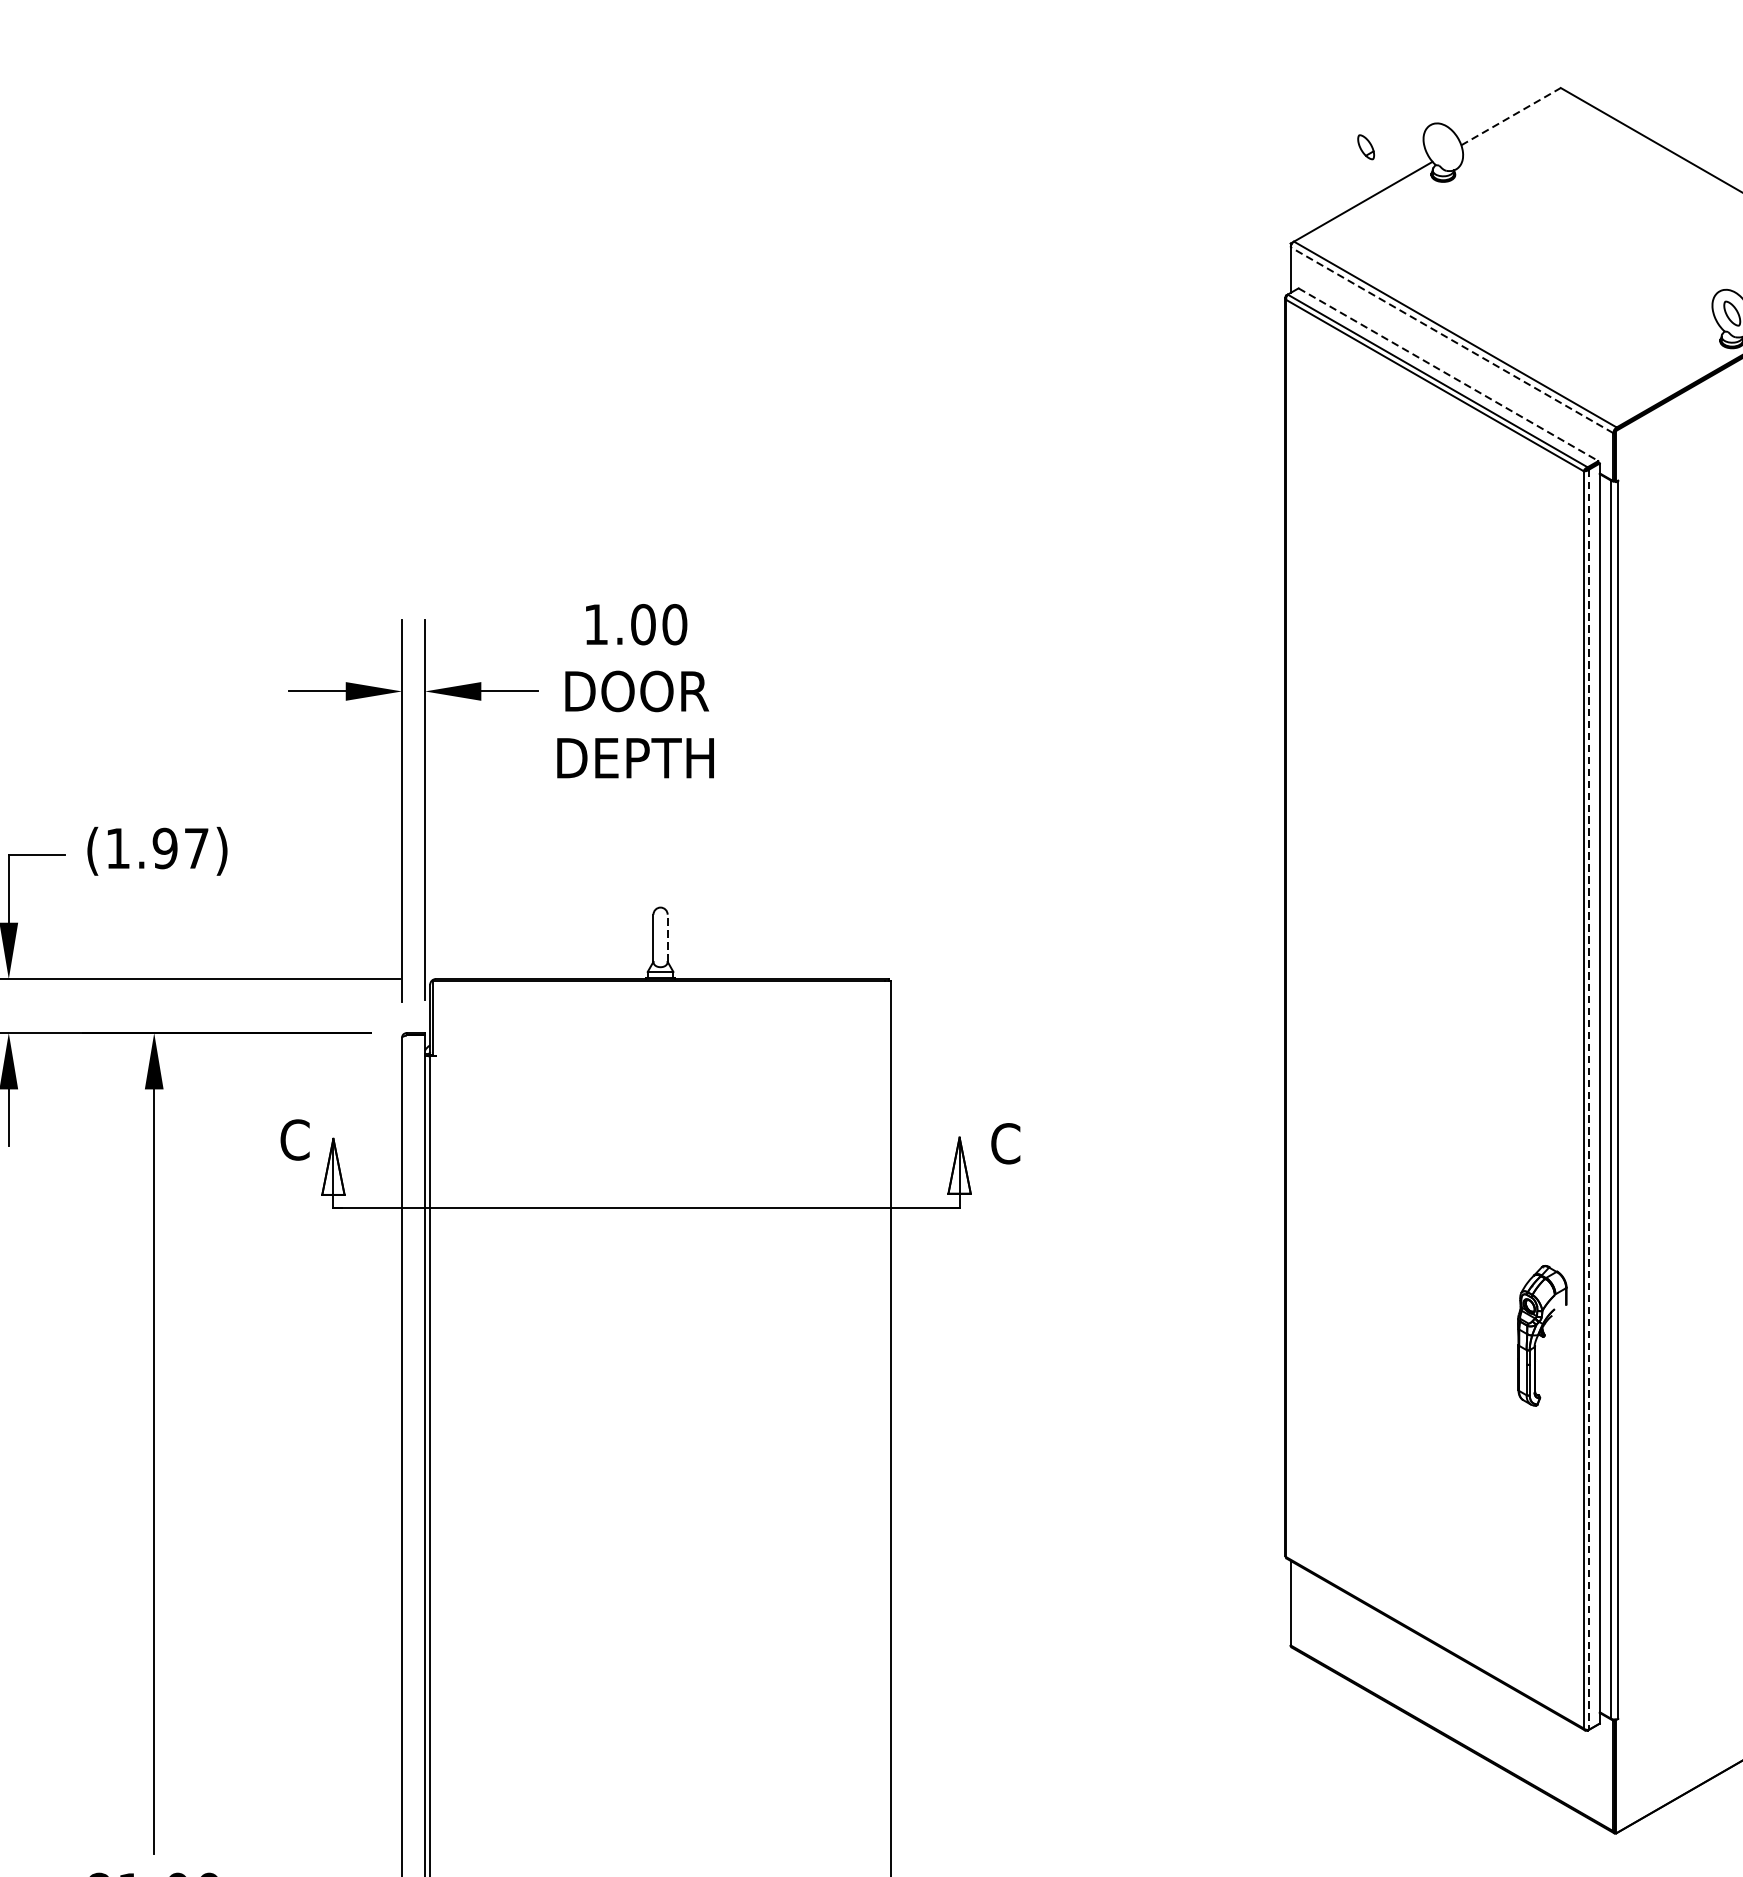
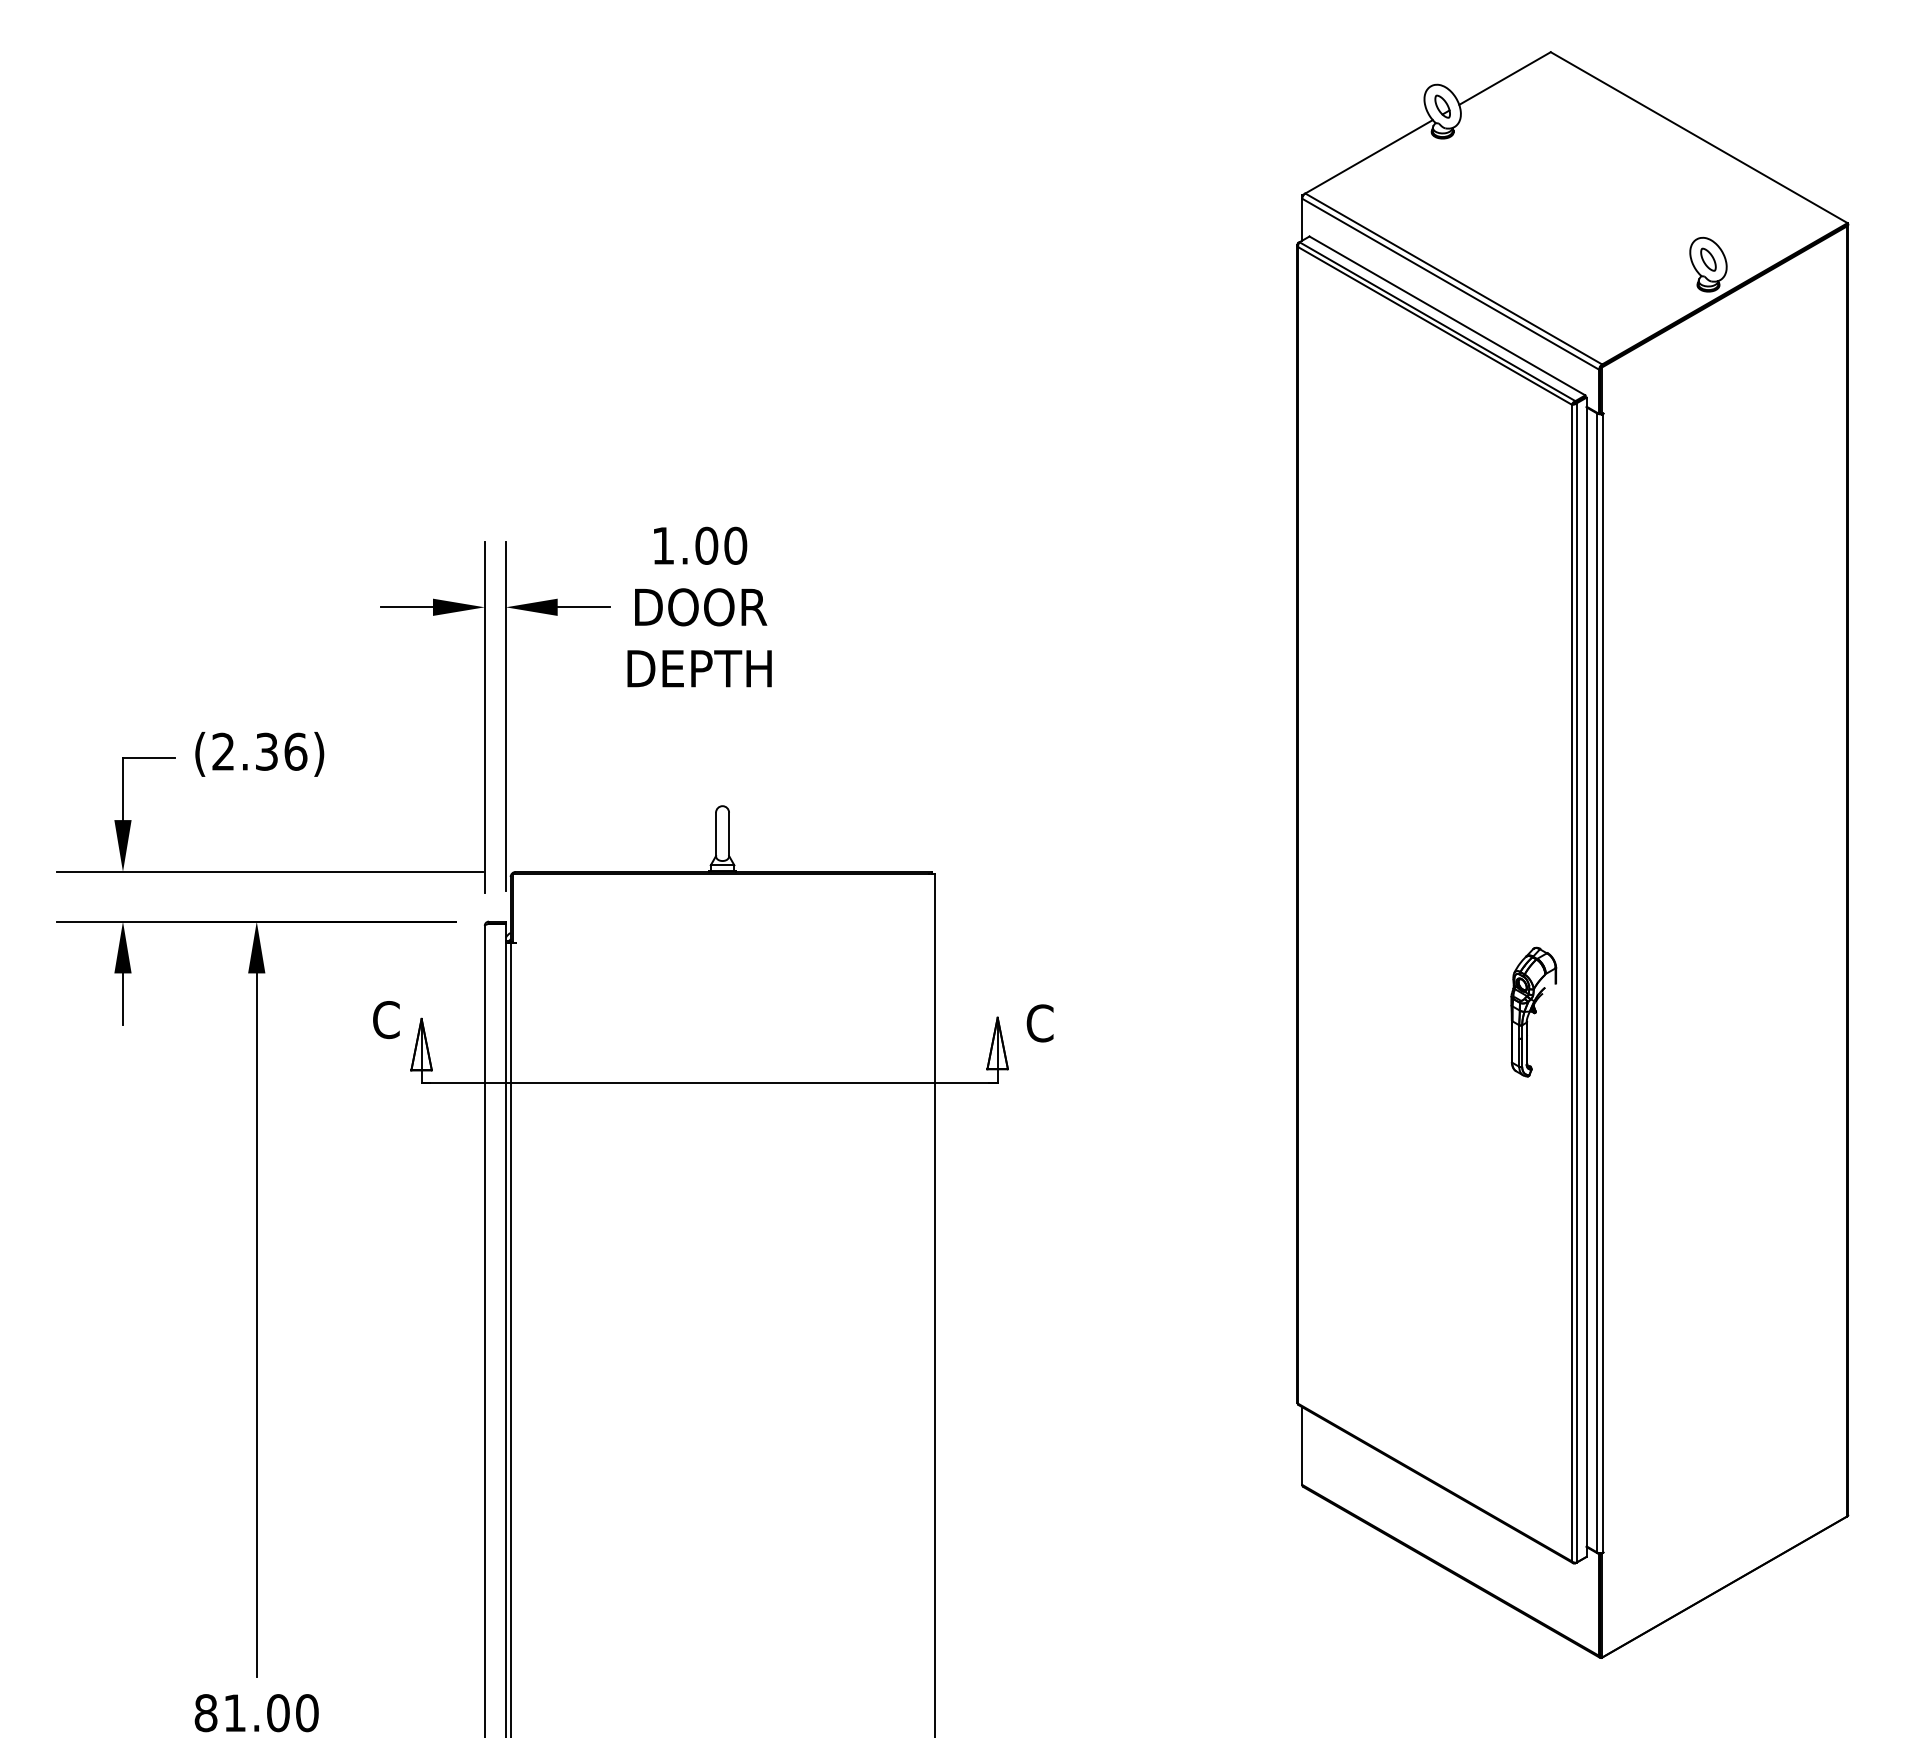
line: (1511, 116) -> (1505, 78), dashed -> solid
part: (1365, 147) -> (1442, 106), moved
line: (1451, 339) -> (1450, 283), dashed -> solid
line: (1448, 375) -> (1447, 316), dashed -> solid
text: (157, 848) -> (259, 751), (1.97) -> (2.36)
line: (668, 938) -> (729, 834), dashed -> solid
line: (1588, 1099) -> (1576, 982), dashed -> solid
part: (1542, 1335) -> (1533, 1011), moved

